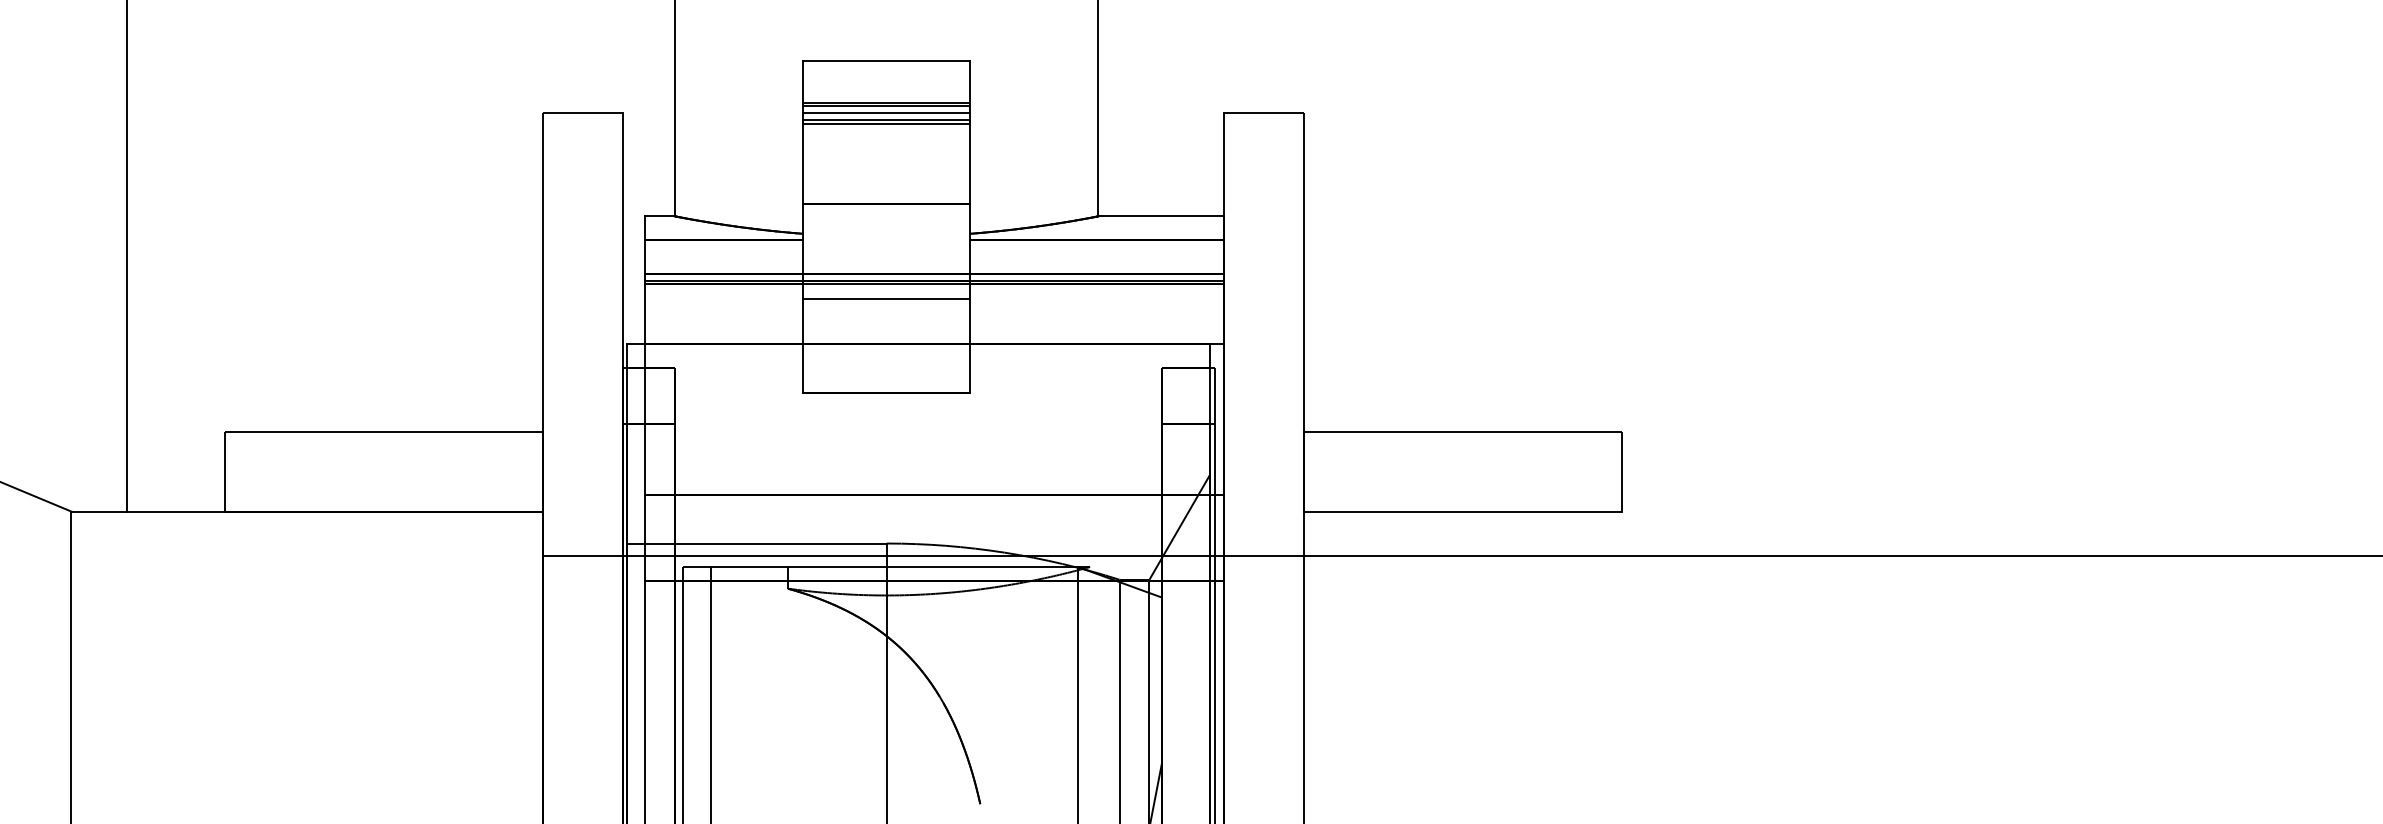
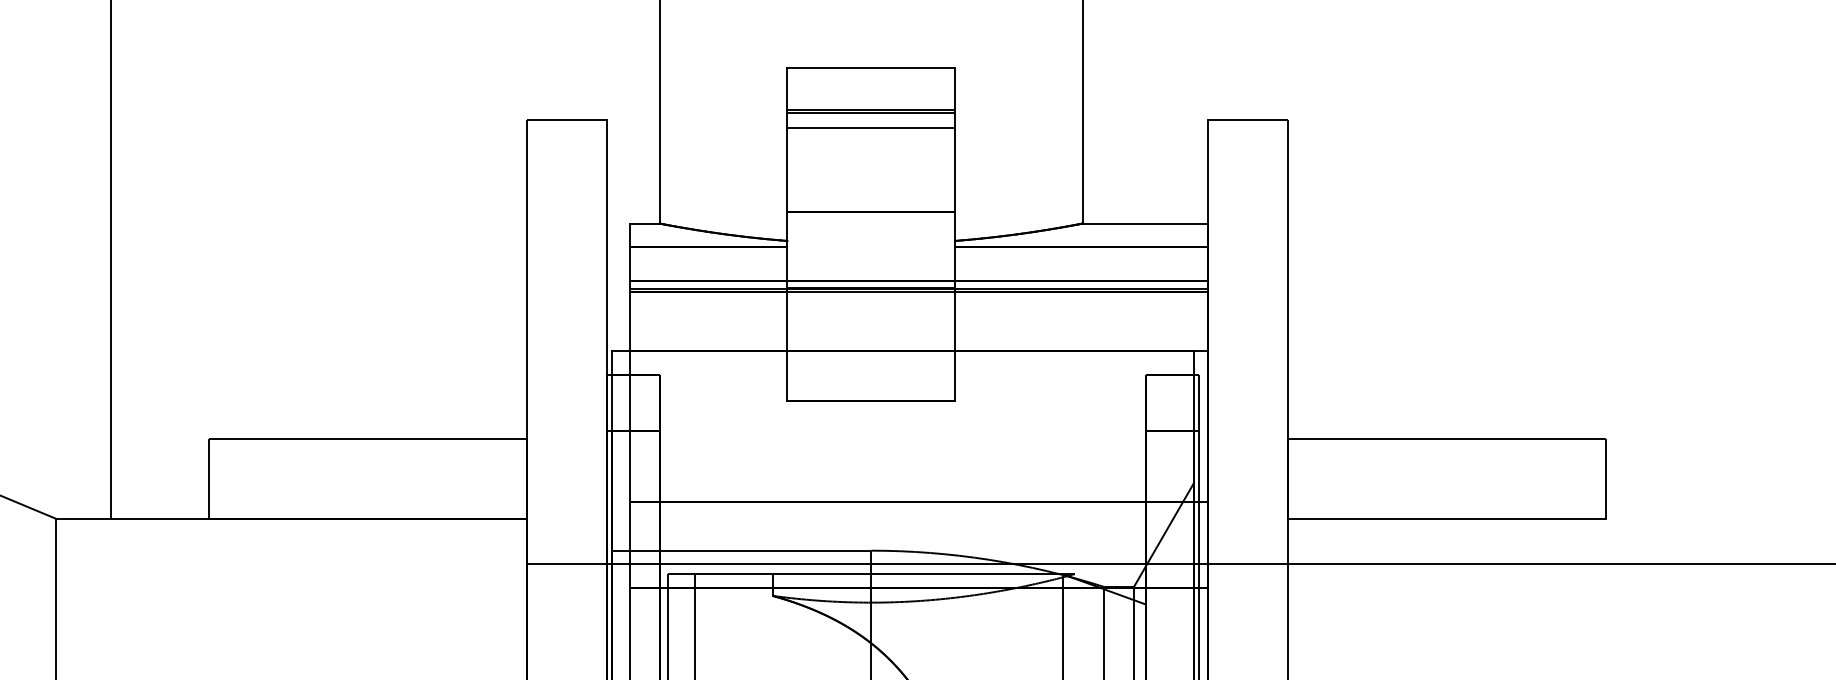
line: (886, 113) -> (871, 120), removed
line: (886, 123) -> (871, 130), removed
line: (886, 299) -> (871, 306), removed

